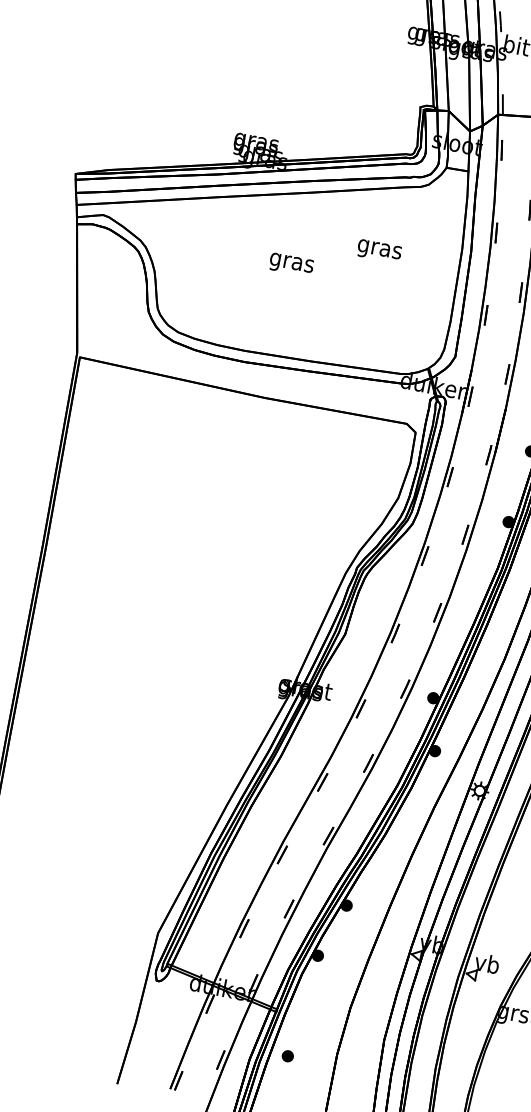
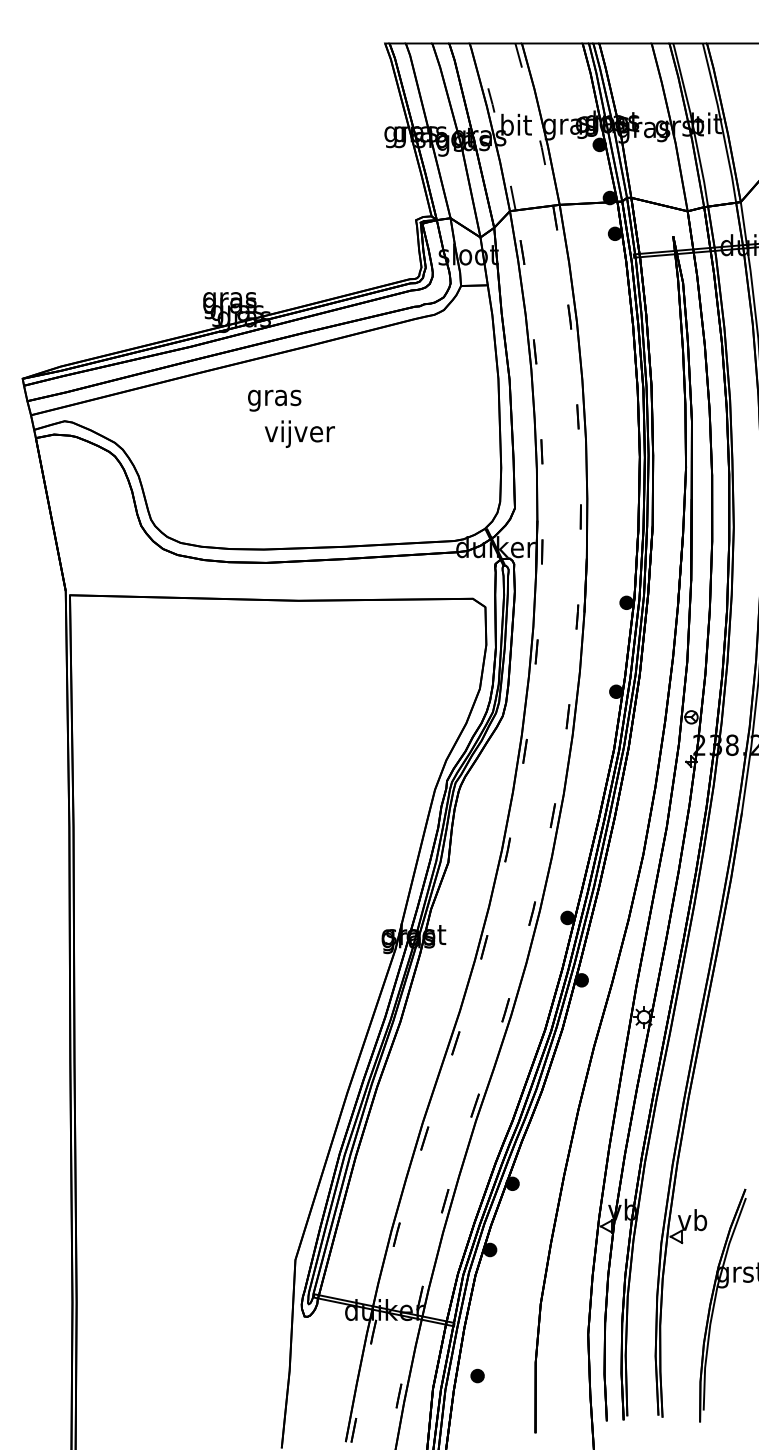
text: (379, 251) -> (274, 400), moved
text: (292, 262) -> (299, 433), gras -> vijver

